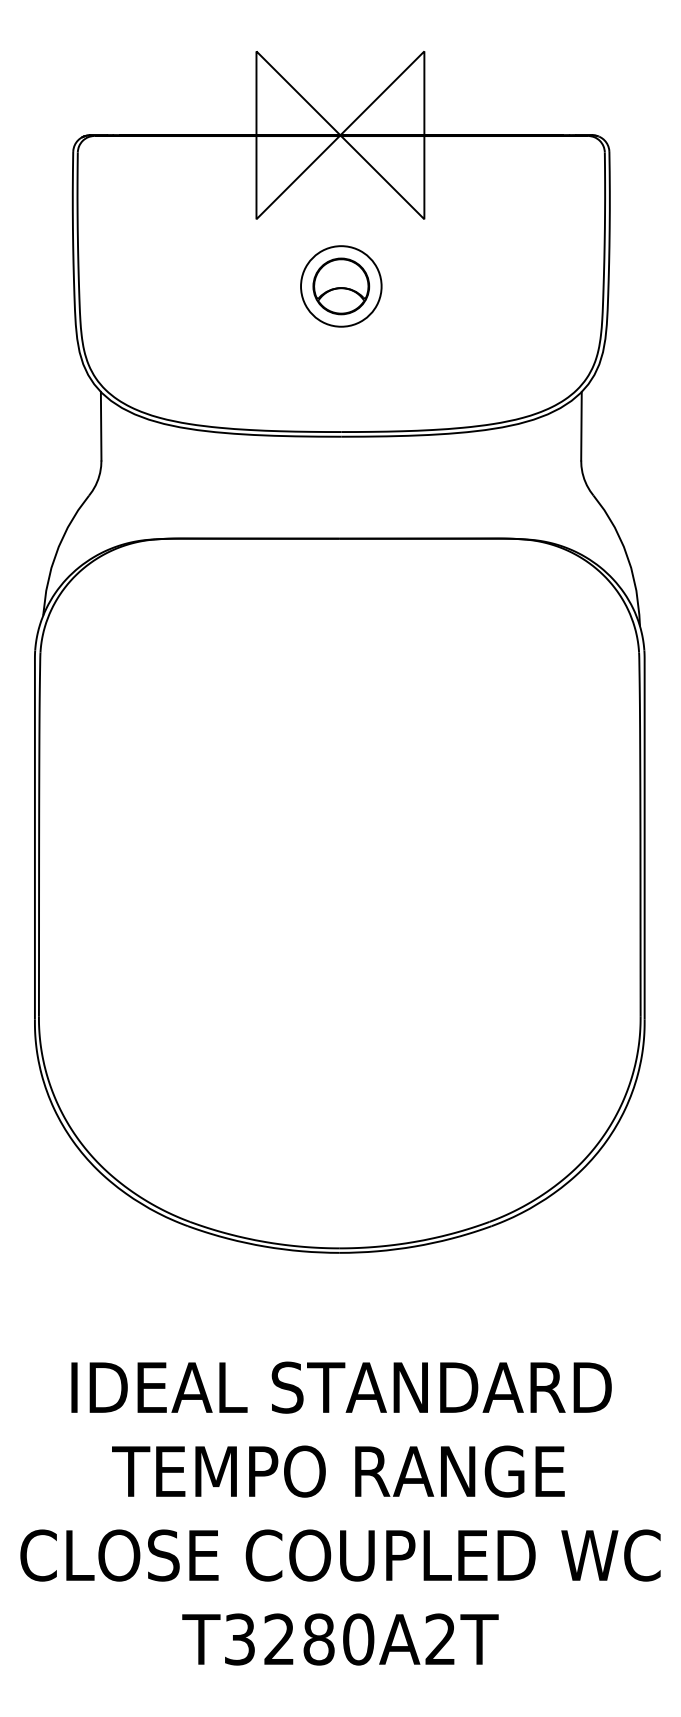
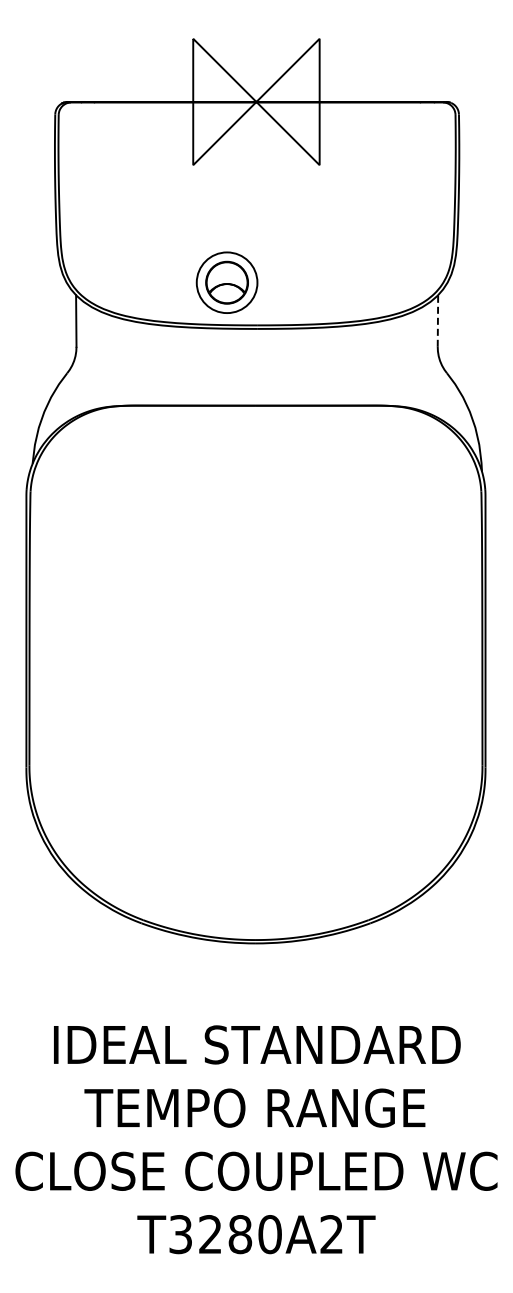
part: (340, 286) -> (226, 282), moved
line: (580, 426) -> (437, 321), solid -> dashed

